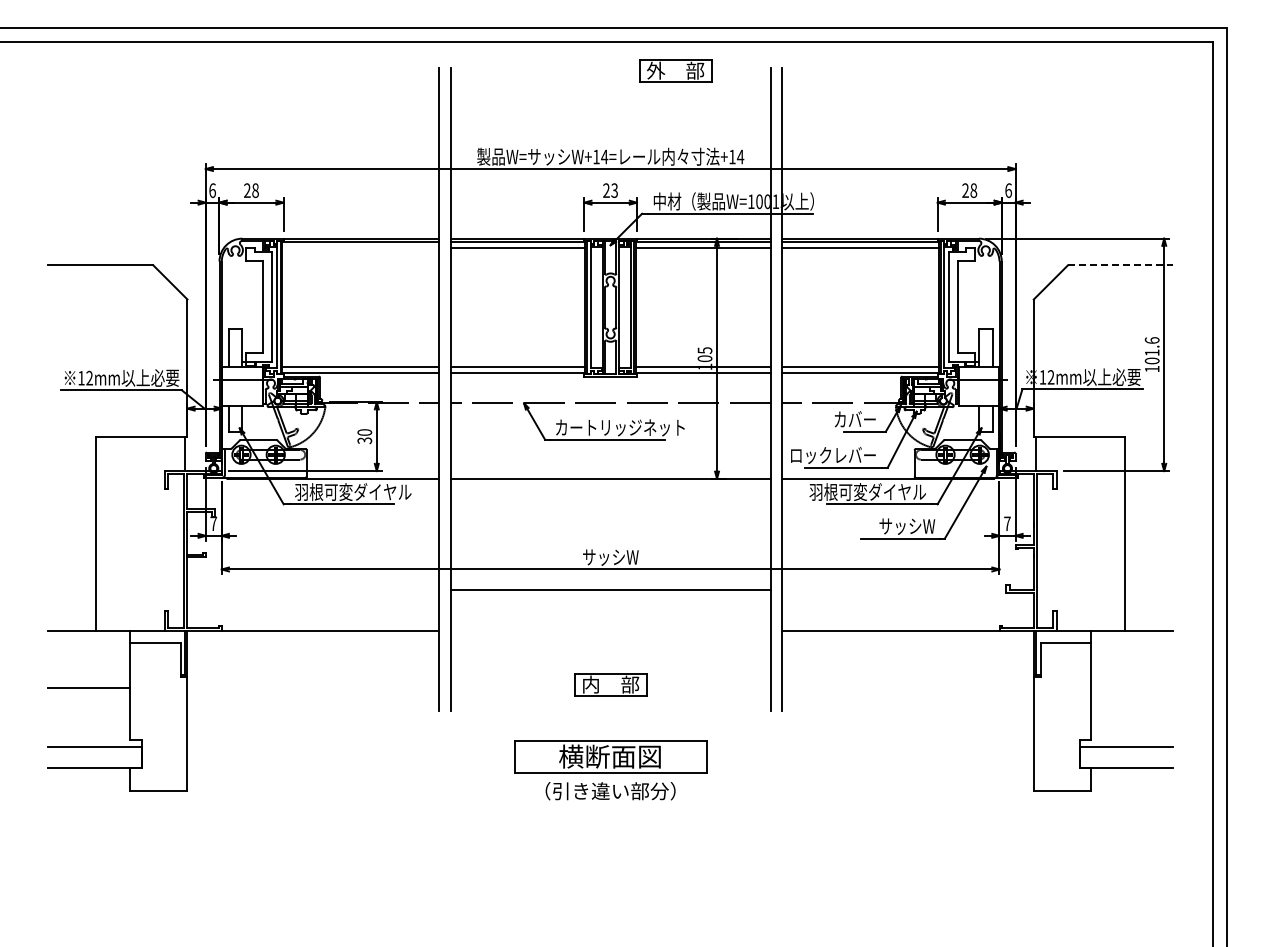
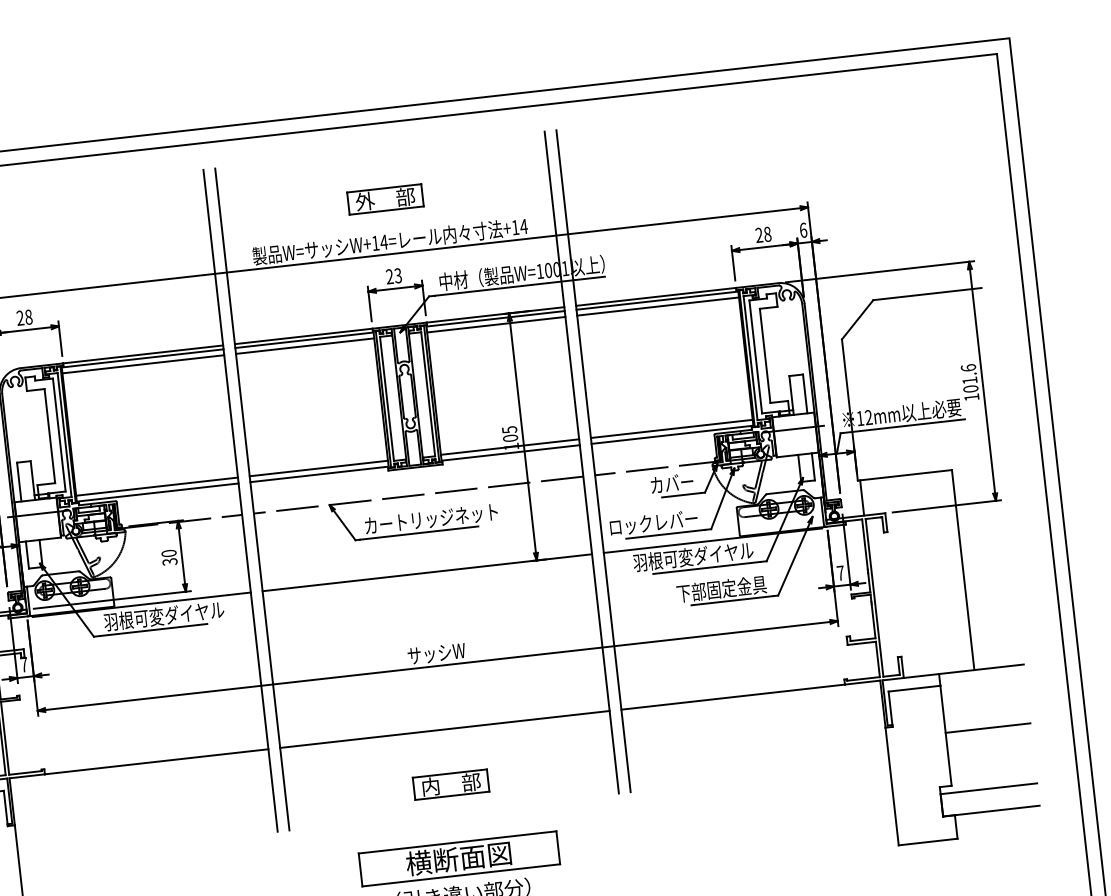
part: (675, 70) -> (385, 198), moved
line: (360, 248) -> (143, 364), added
line: (1120, 265) -> (927, 294), dashed -> solid
text: (891, 526) -> (721, 589), サッシW -> 下部固定金具
line: (610, 590) -> (444, 729), moved
line: (1131, 688) -> (987, 728), added

